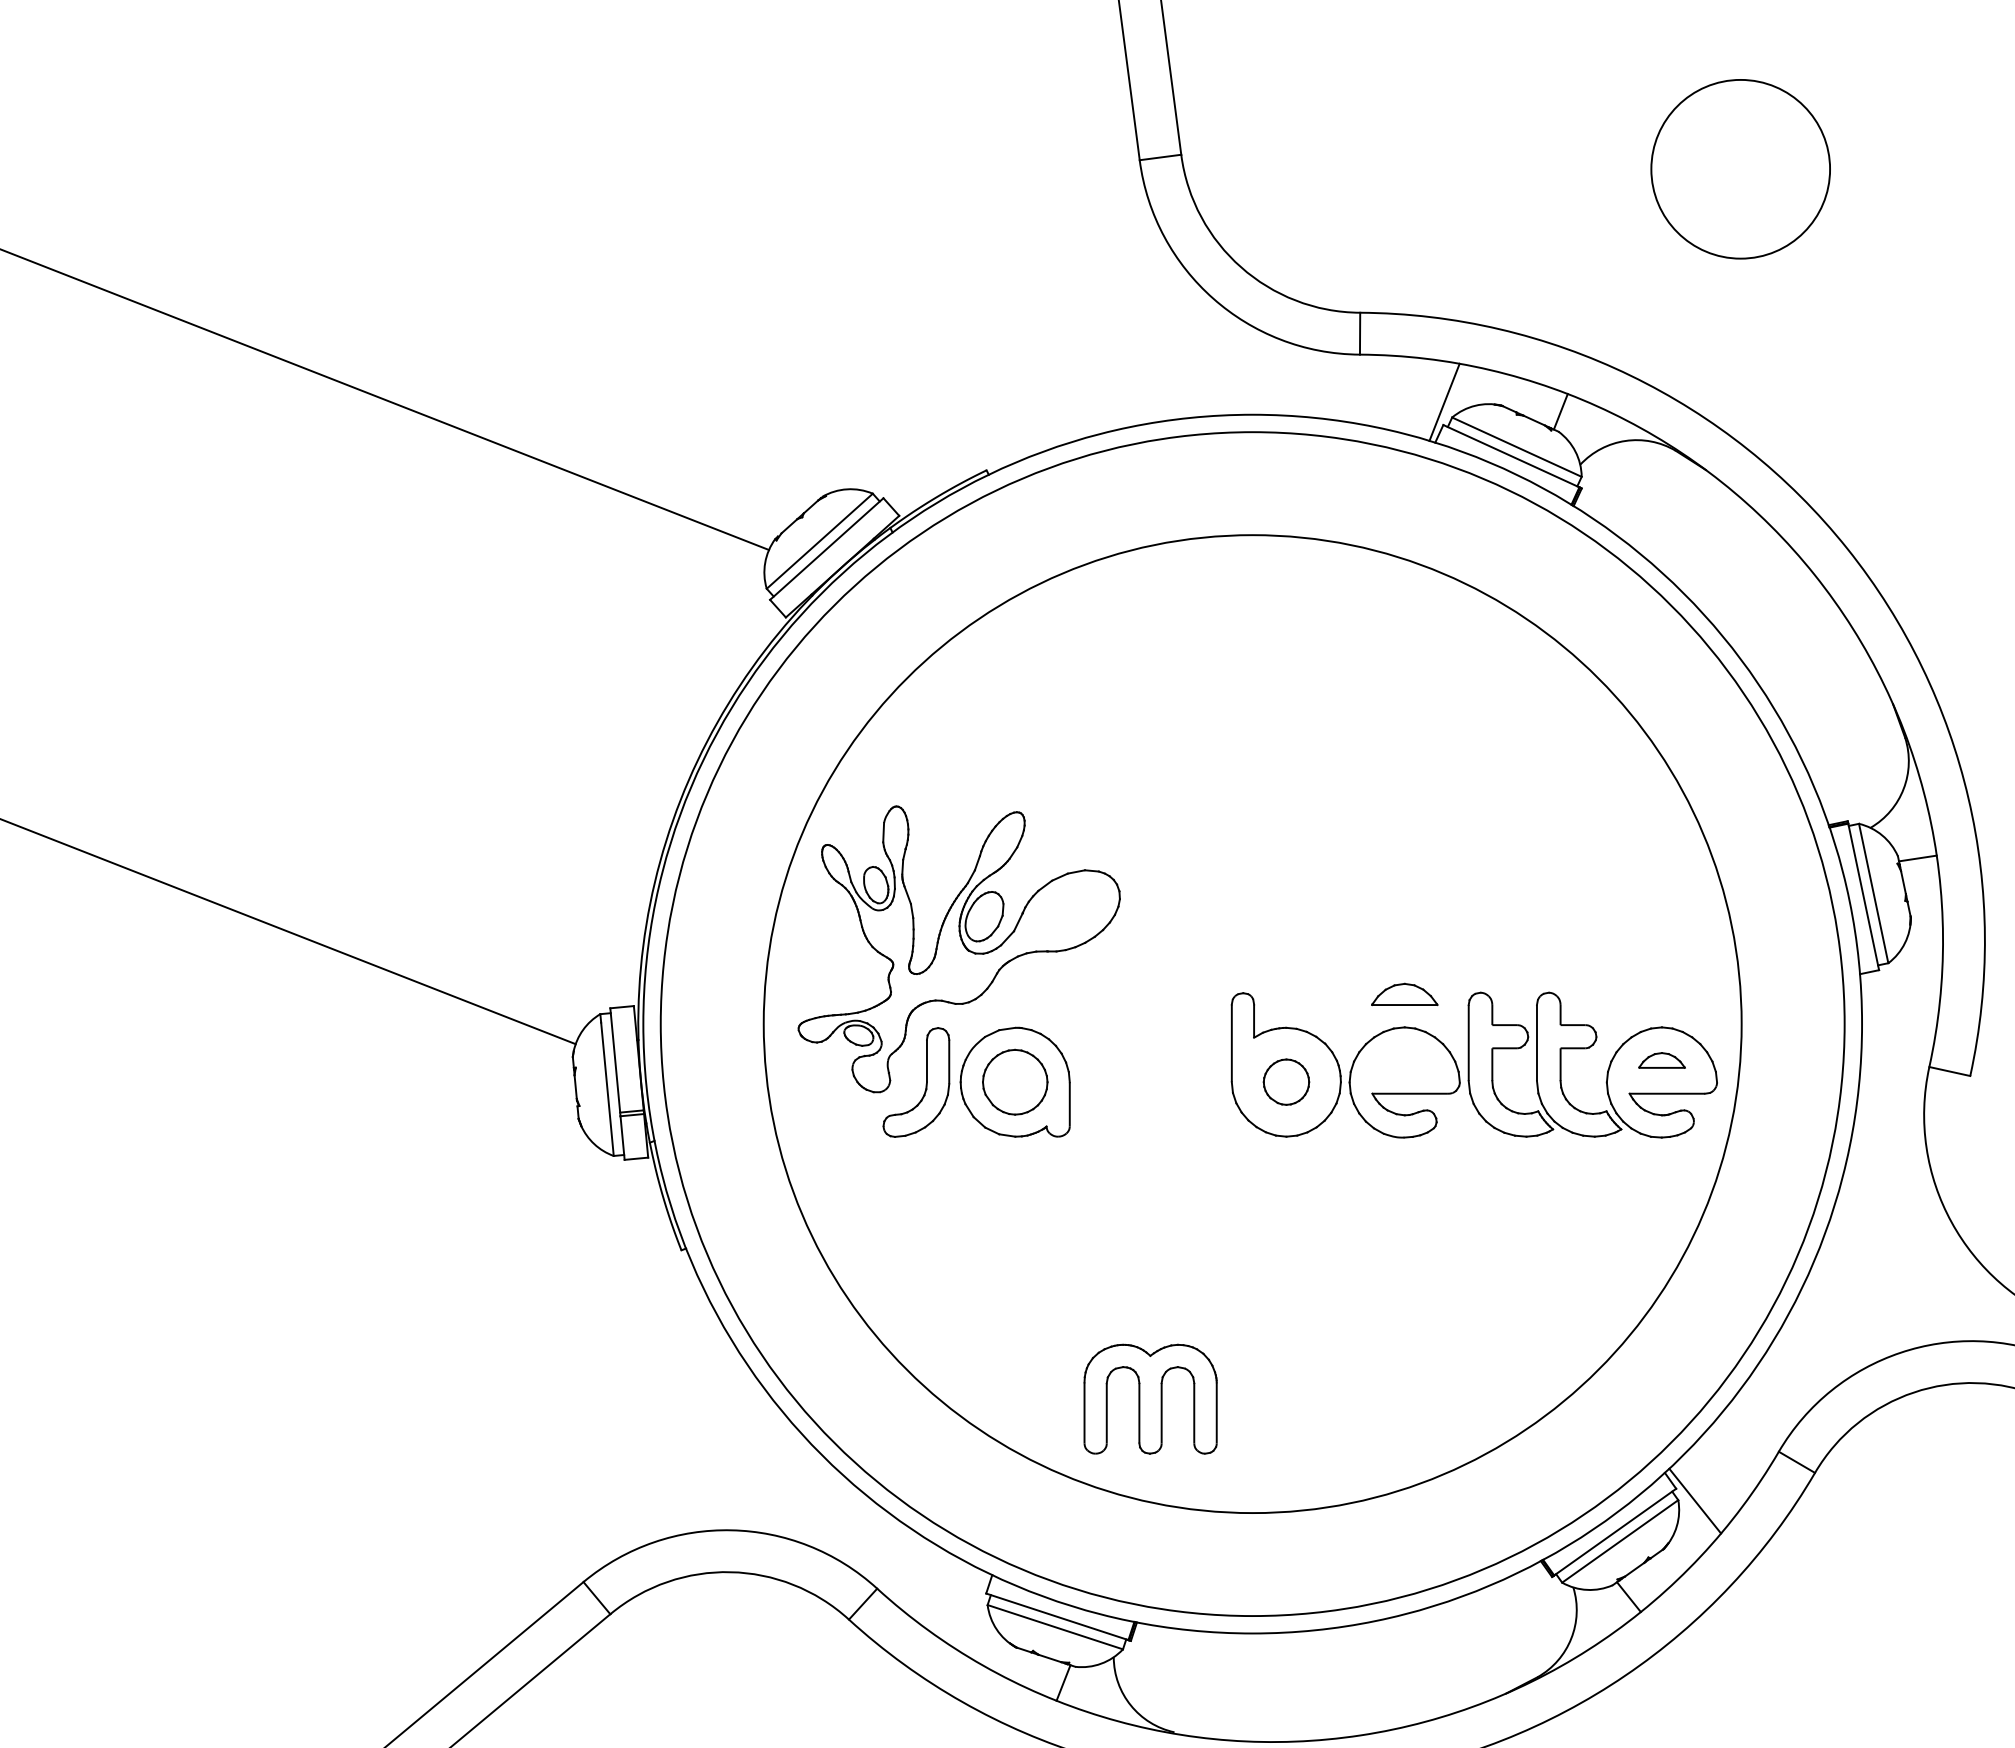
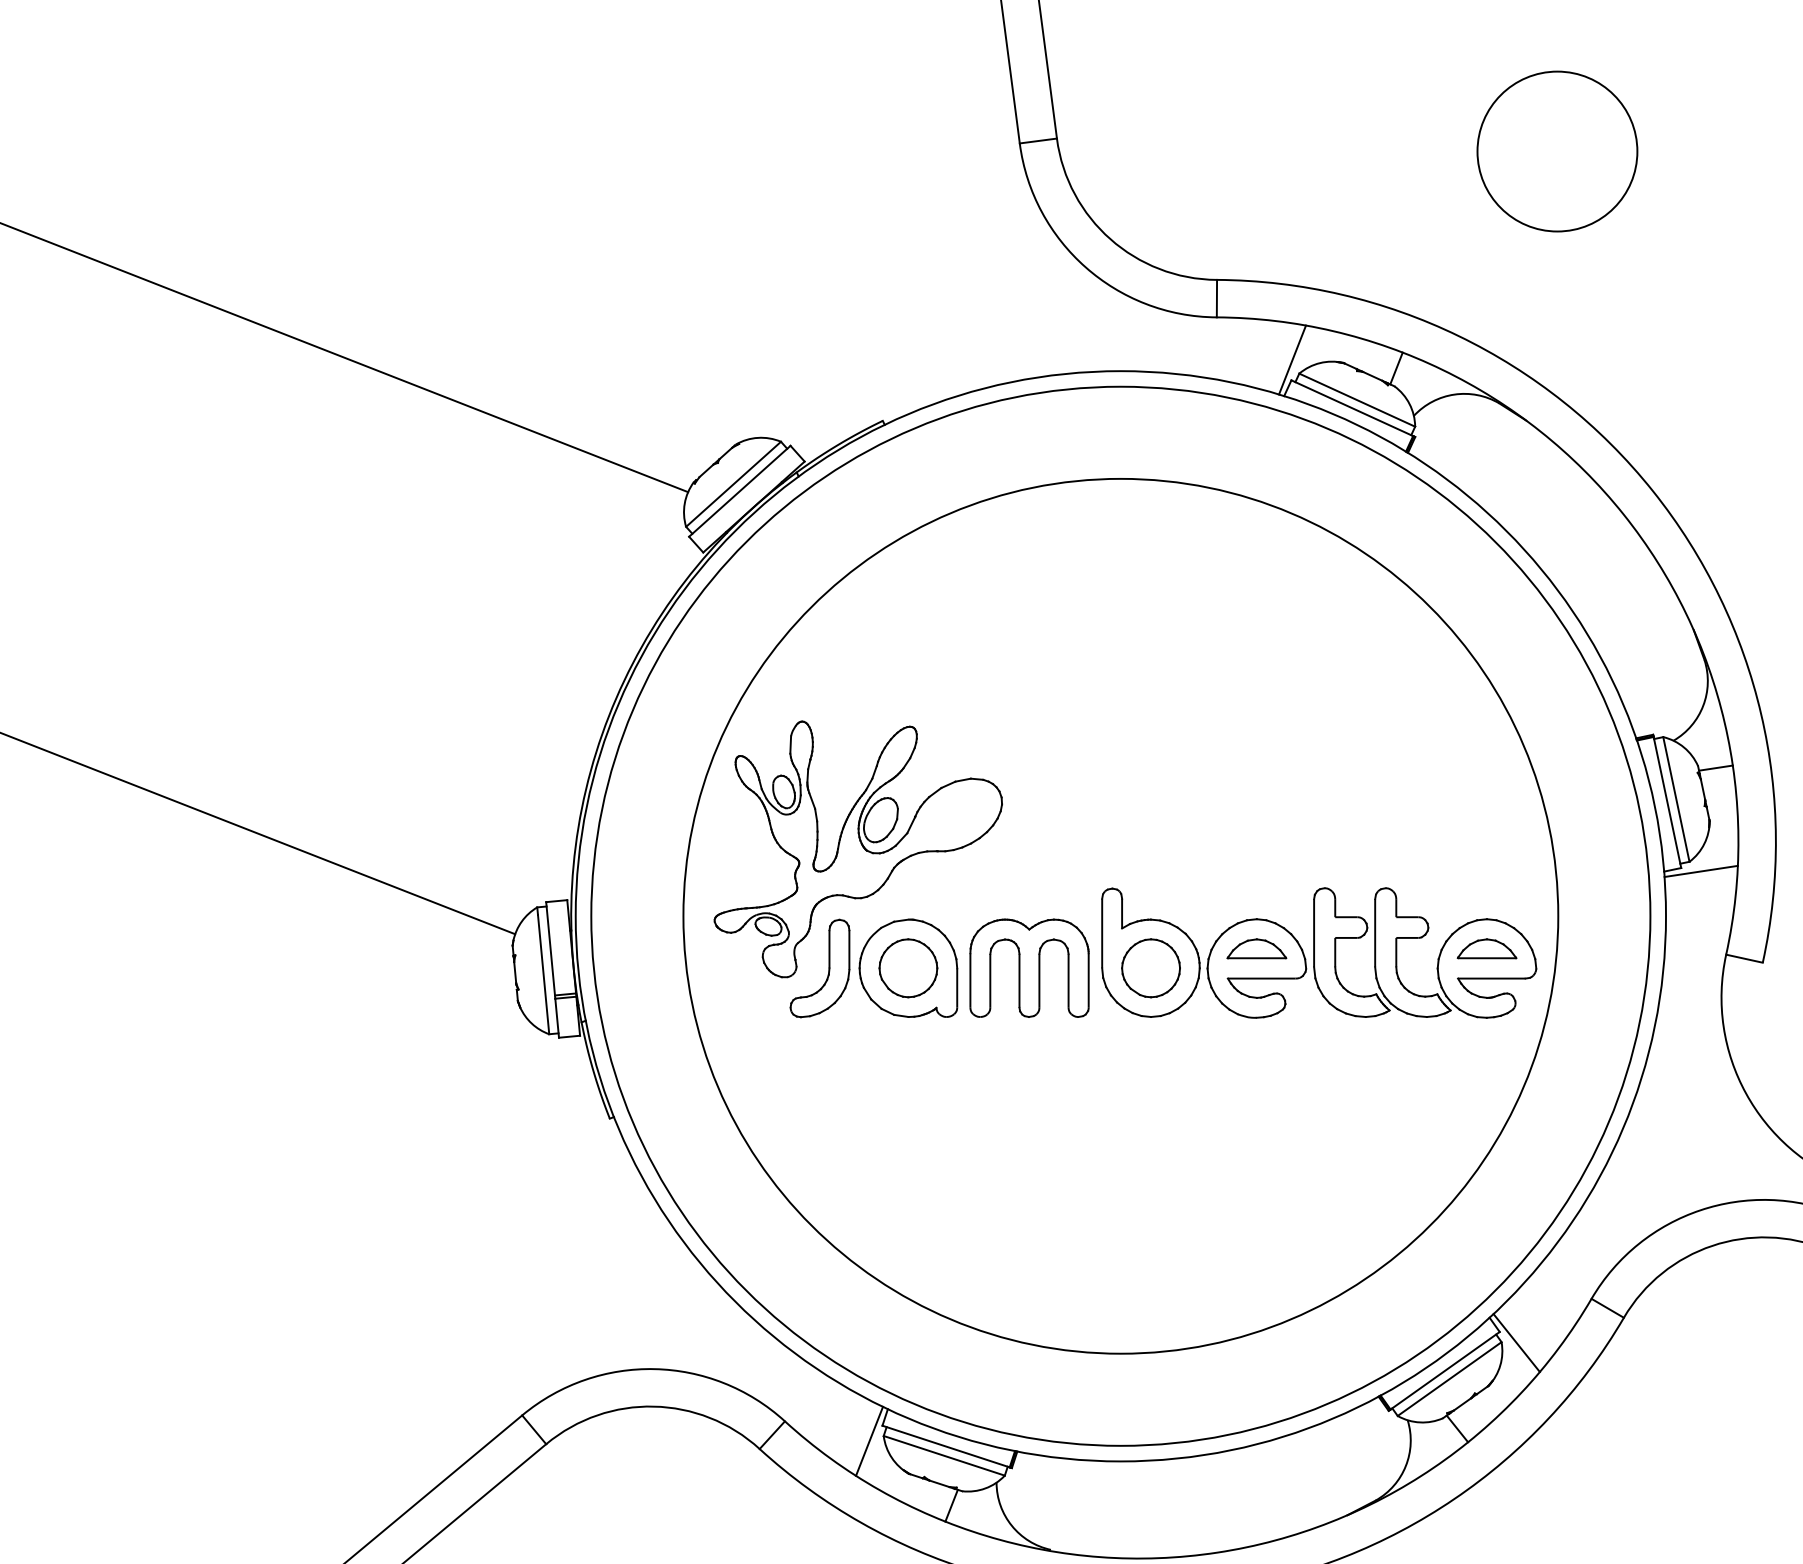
line: (1901, 973) -> (1701, 871), added
part: (1404, 994) -> (1256, 948), moved
part: (1661, 1060) -> (1486, 948), size x1.43
part: (1286, 1081) -> (1151, 967), size x1.43
part: (1150, 1398) -> (1029, 967), moved
line: (971, 1610) -> (869, 1440), added

